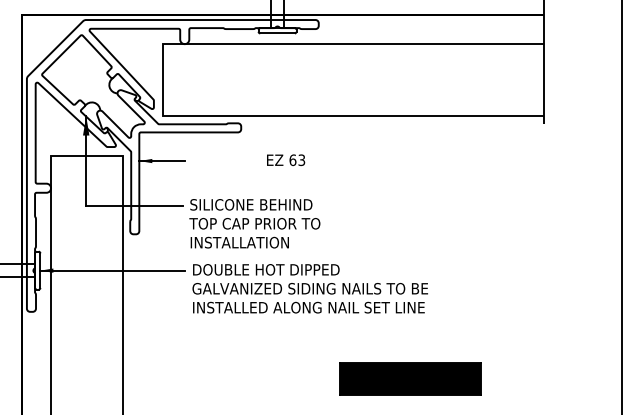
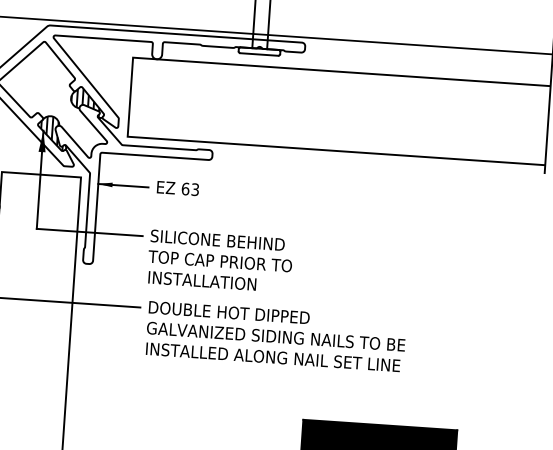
hatch: (122, 87) -> (85, 102), added
hatch: (94, 117) -> (52, 132), added
text: (286, 160) -> (178, 188), moved

